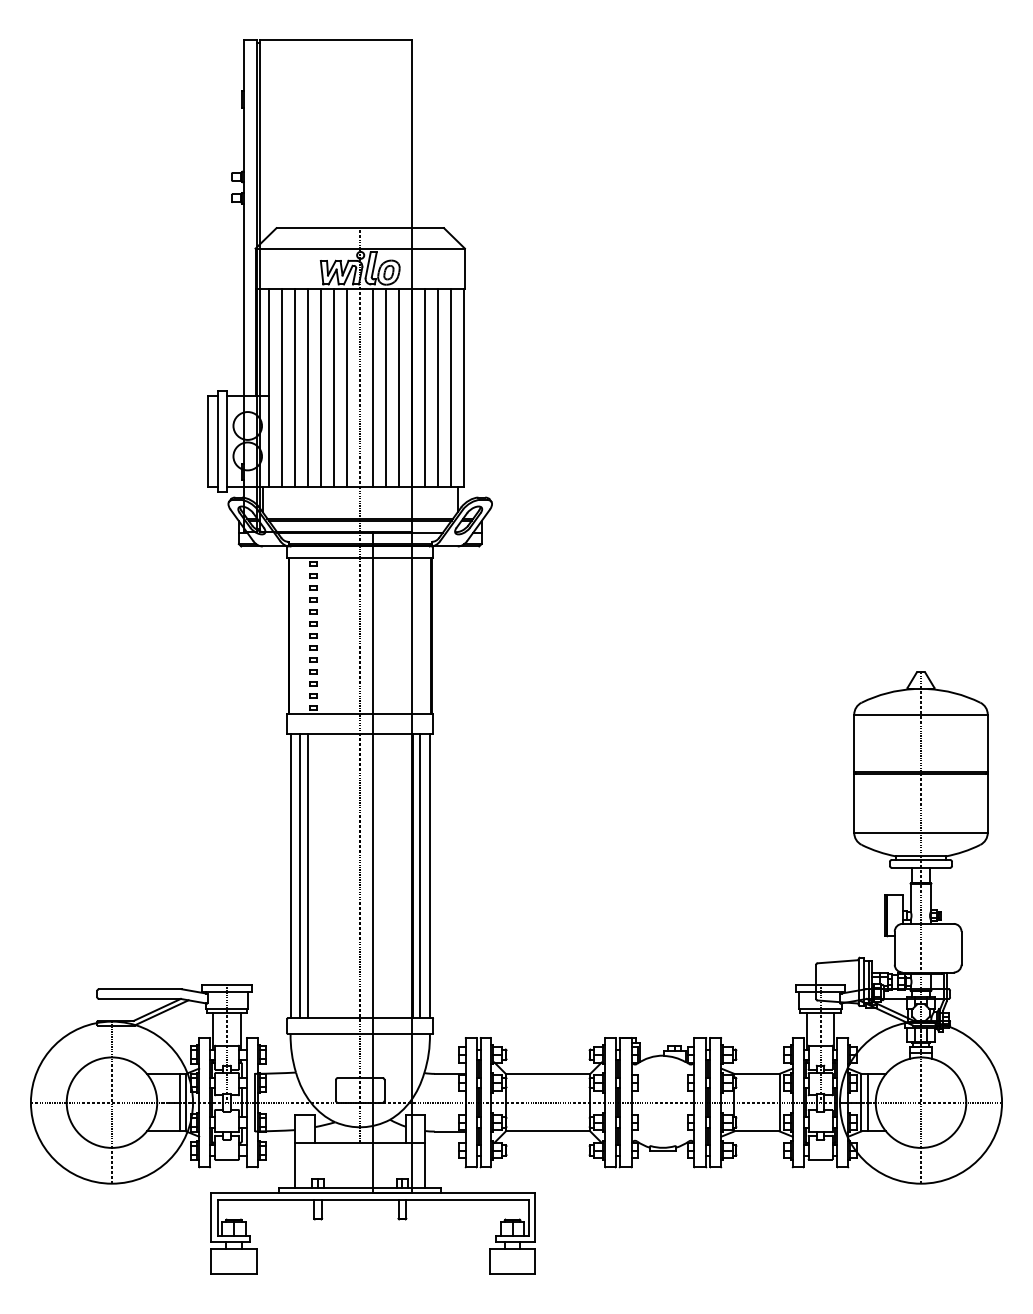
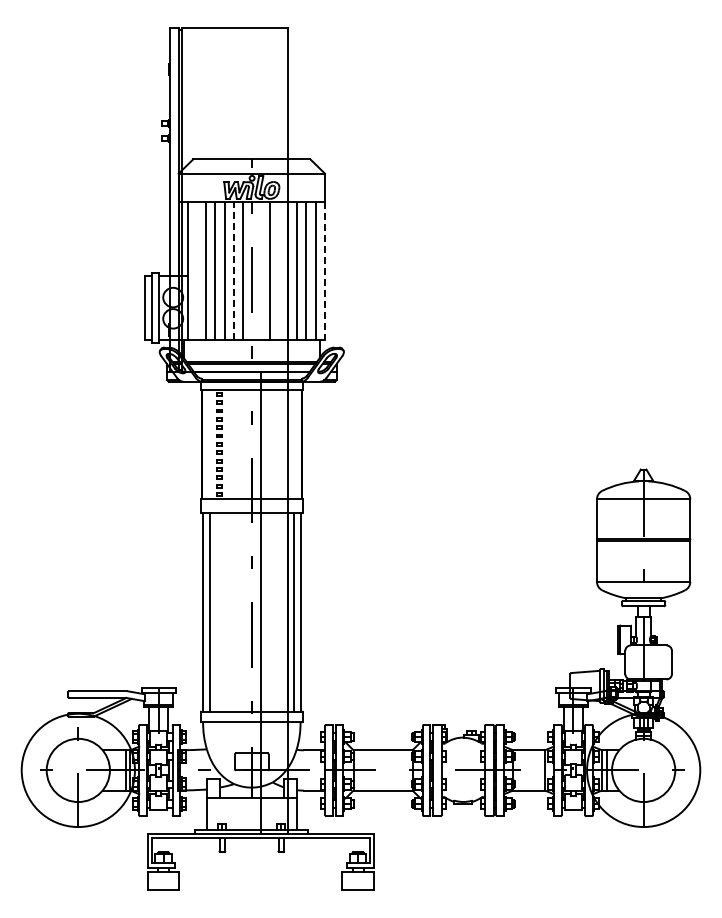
line: (282, 387) -> (197, 270), removed
line: (334, 387) -> (233, 270), solid -> dashed
line: (372, 387) -> (260, 270), removed
line: (399, 387) -> (279, 270), removed
line: (464, 388) -> (324, 271), solid -> dashed
line: (308, 875) -> (215, 611), removed

